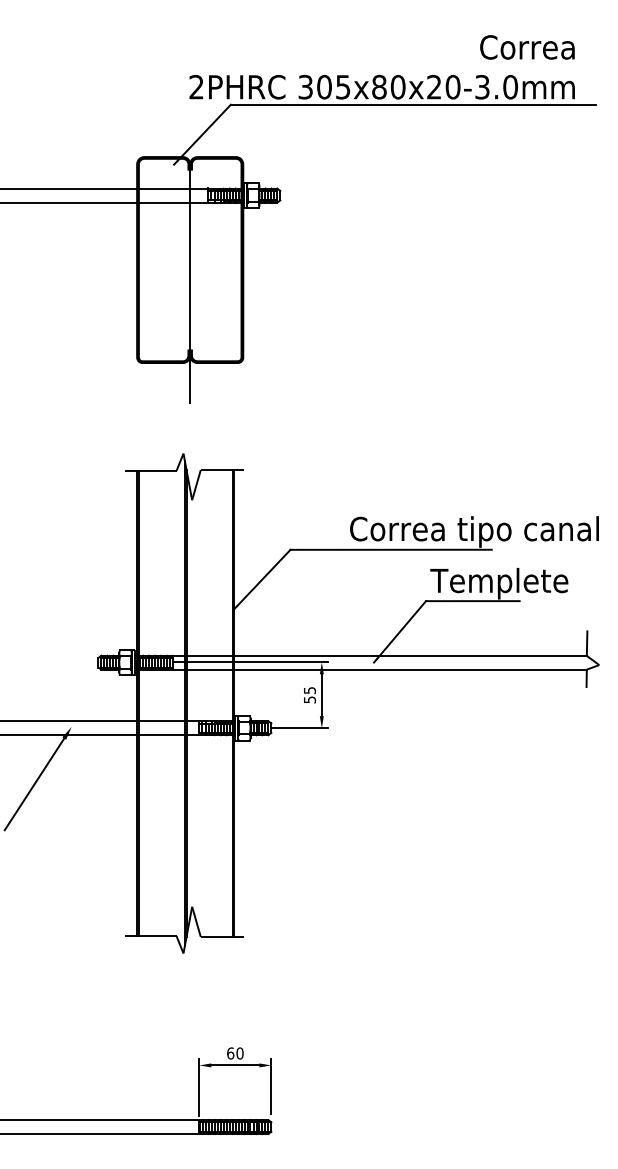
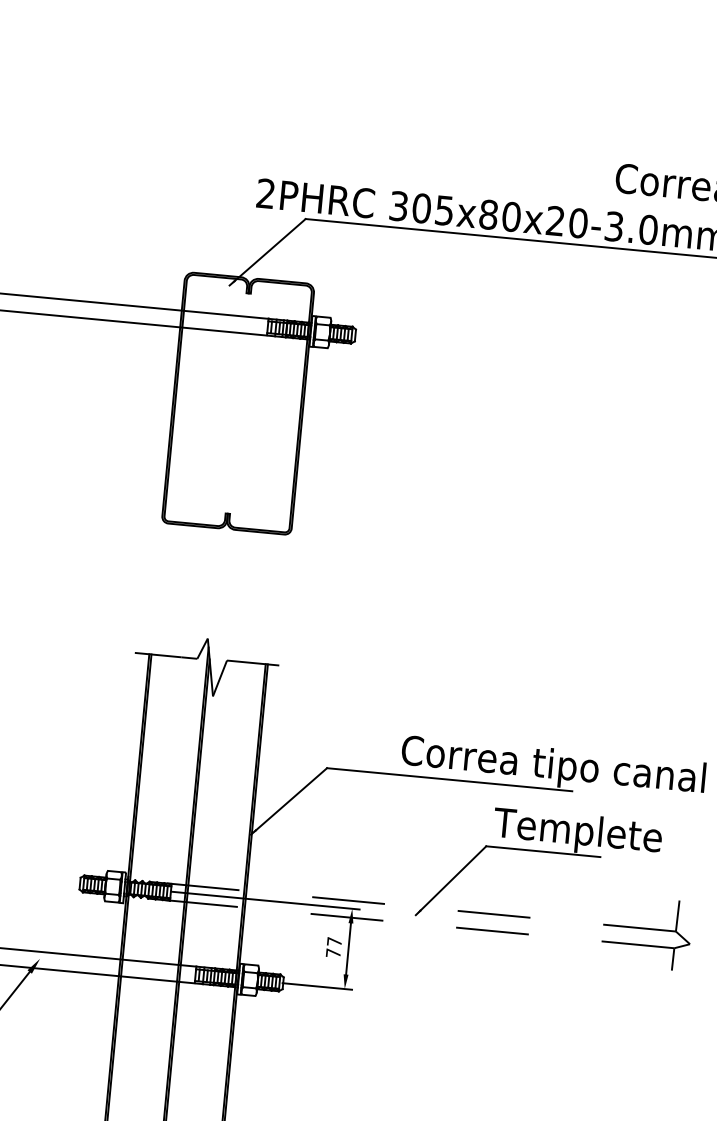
line: (190, 286) -> (235, 435), removed
line: (362, 655) -> (402, 905), solid -> dashed
line: (362, 669) -> (401, 922), solid -> dashed
text: (310, 695) -> (334, 947), 55 -> 77

